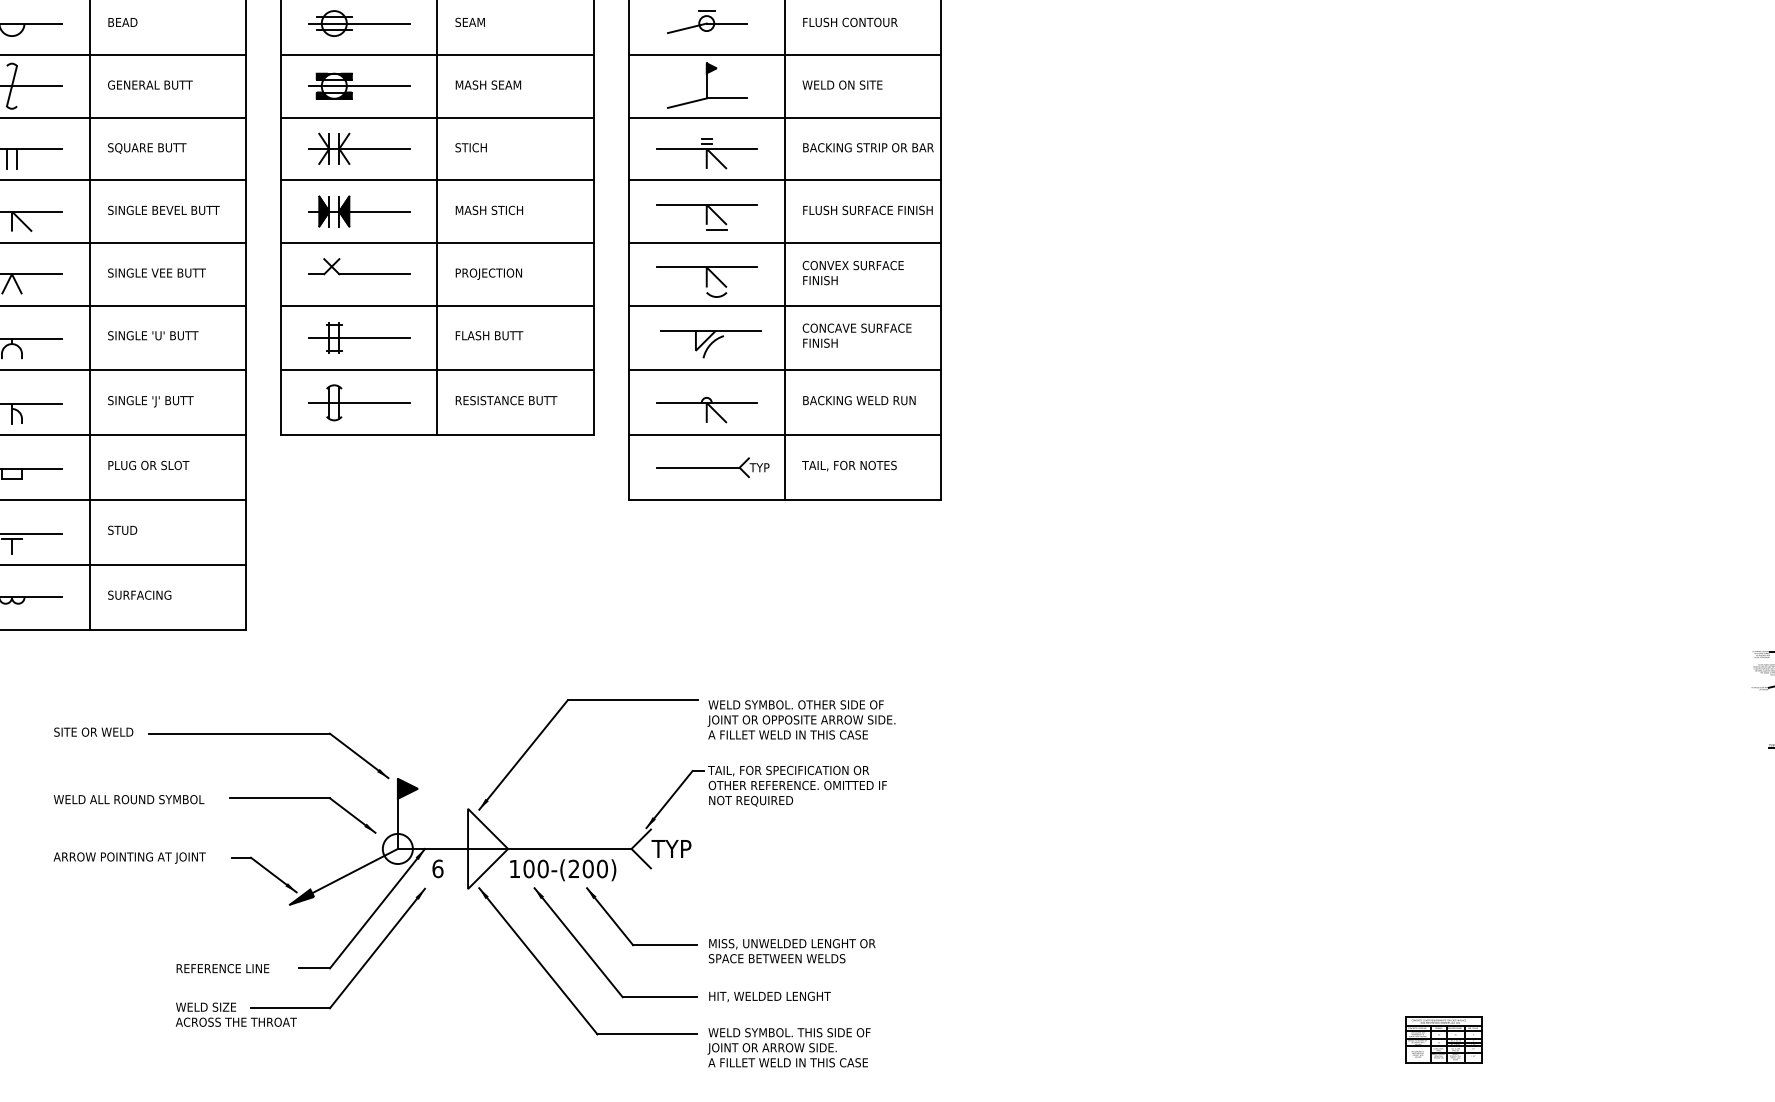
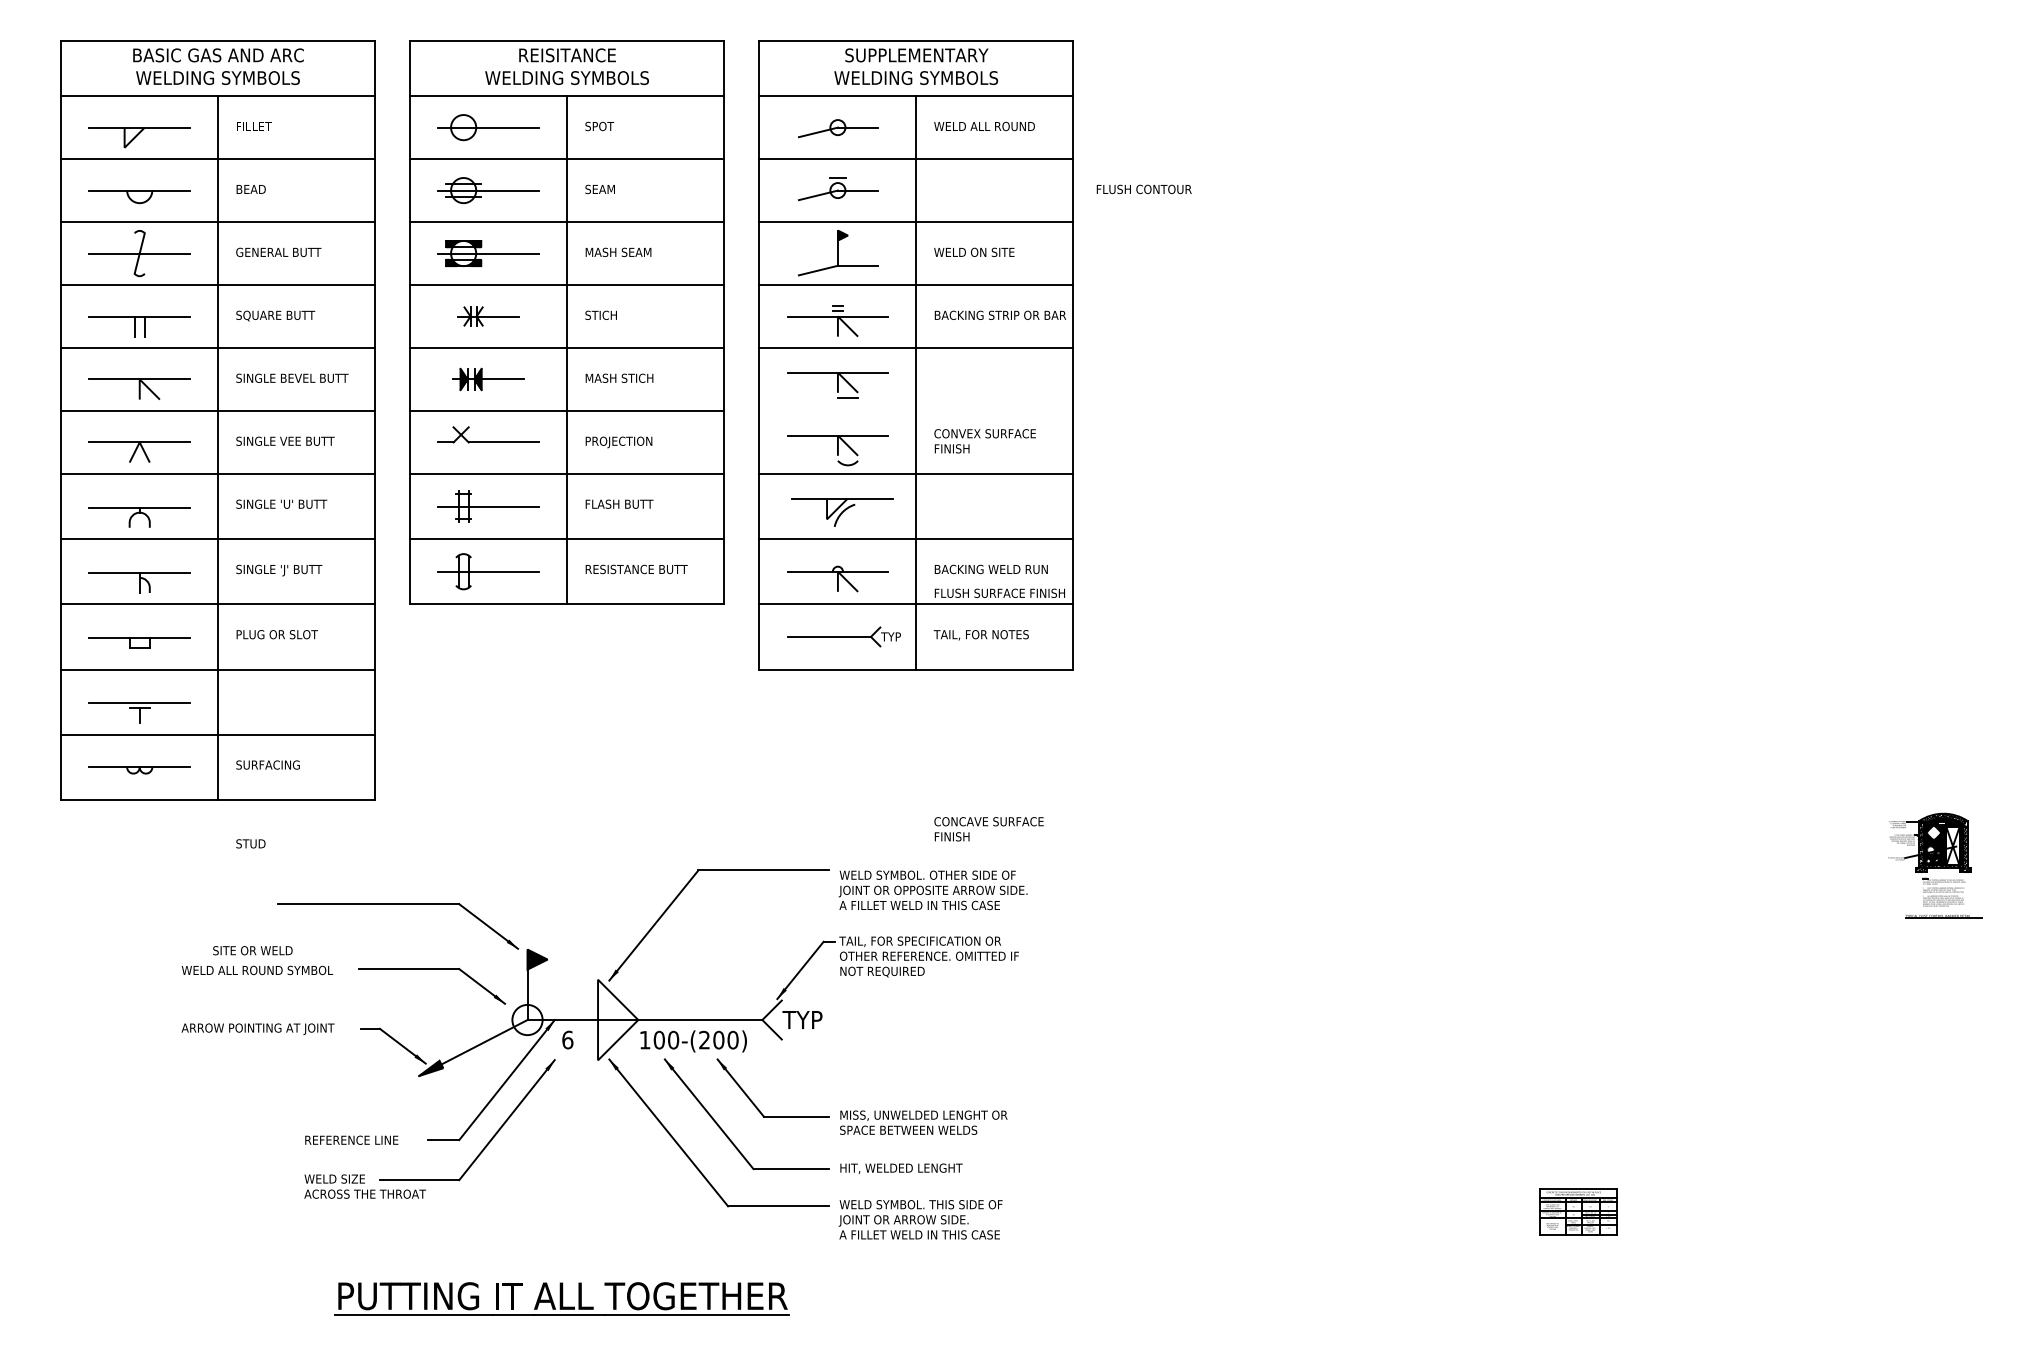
text: (849, 22) -> (1143, 189), moved
part: (359, 148) -> (488, 316), size x0.6
text: (867, 209) -> (999, 592), moved
part: (359, 211) -> (488, 379), size x0.7
line: (784, 242) -> (916, 410), removed
text: (856, 335) -> (988, 829), moved
text: (122, 530) -> (250, 843), moved
text: (93, 732) -> (252, 950), moved

